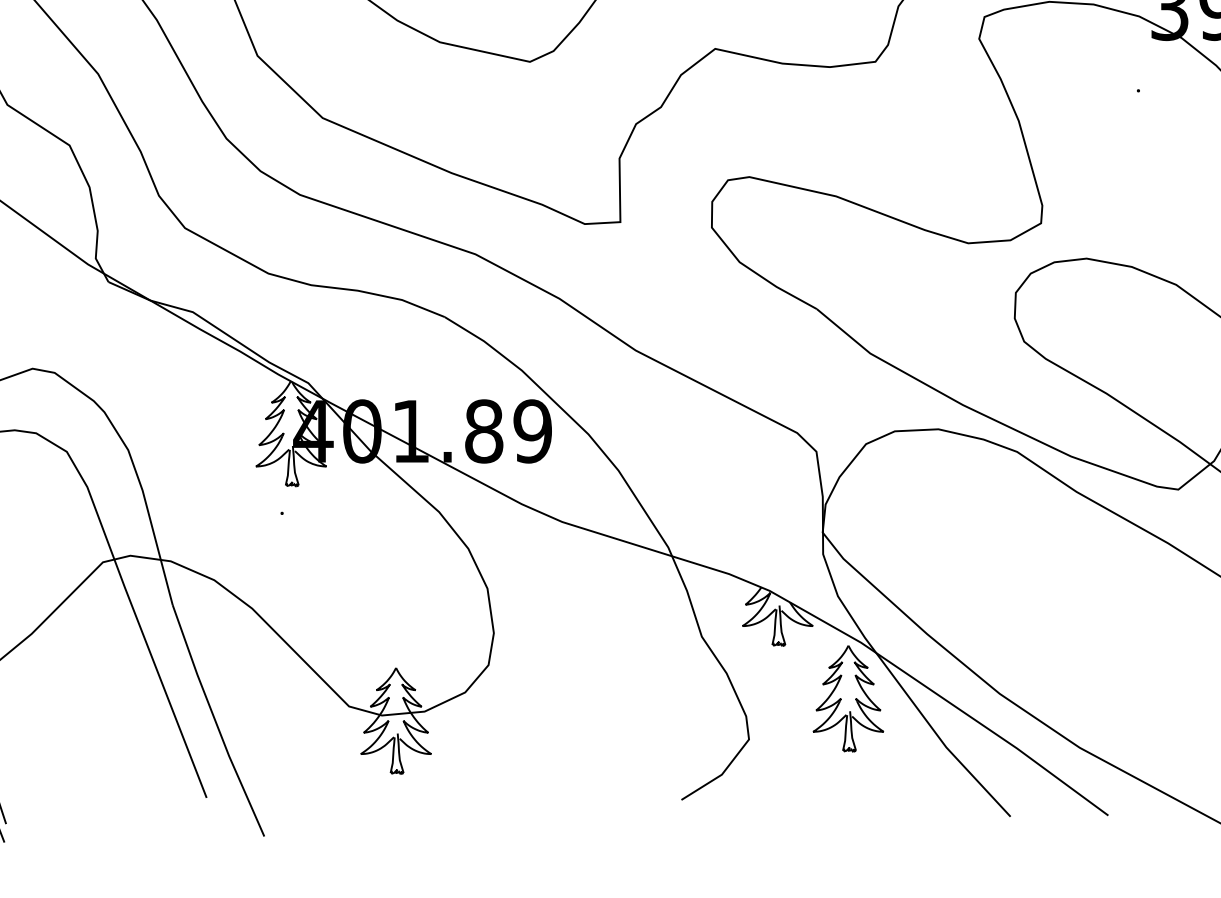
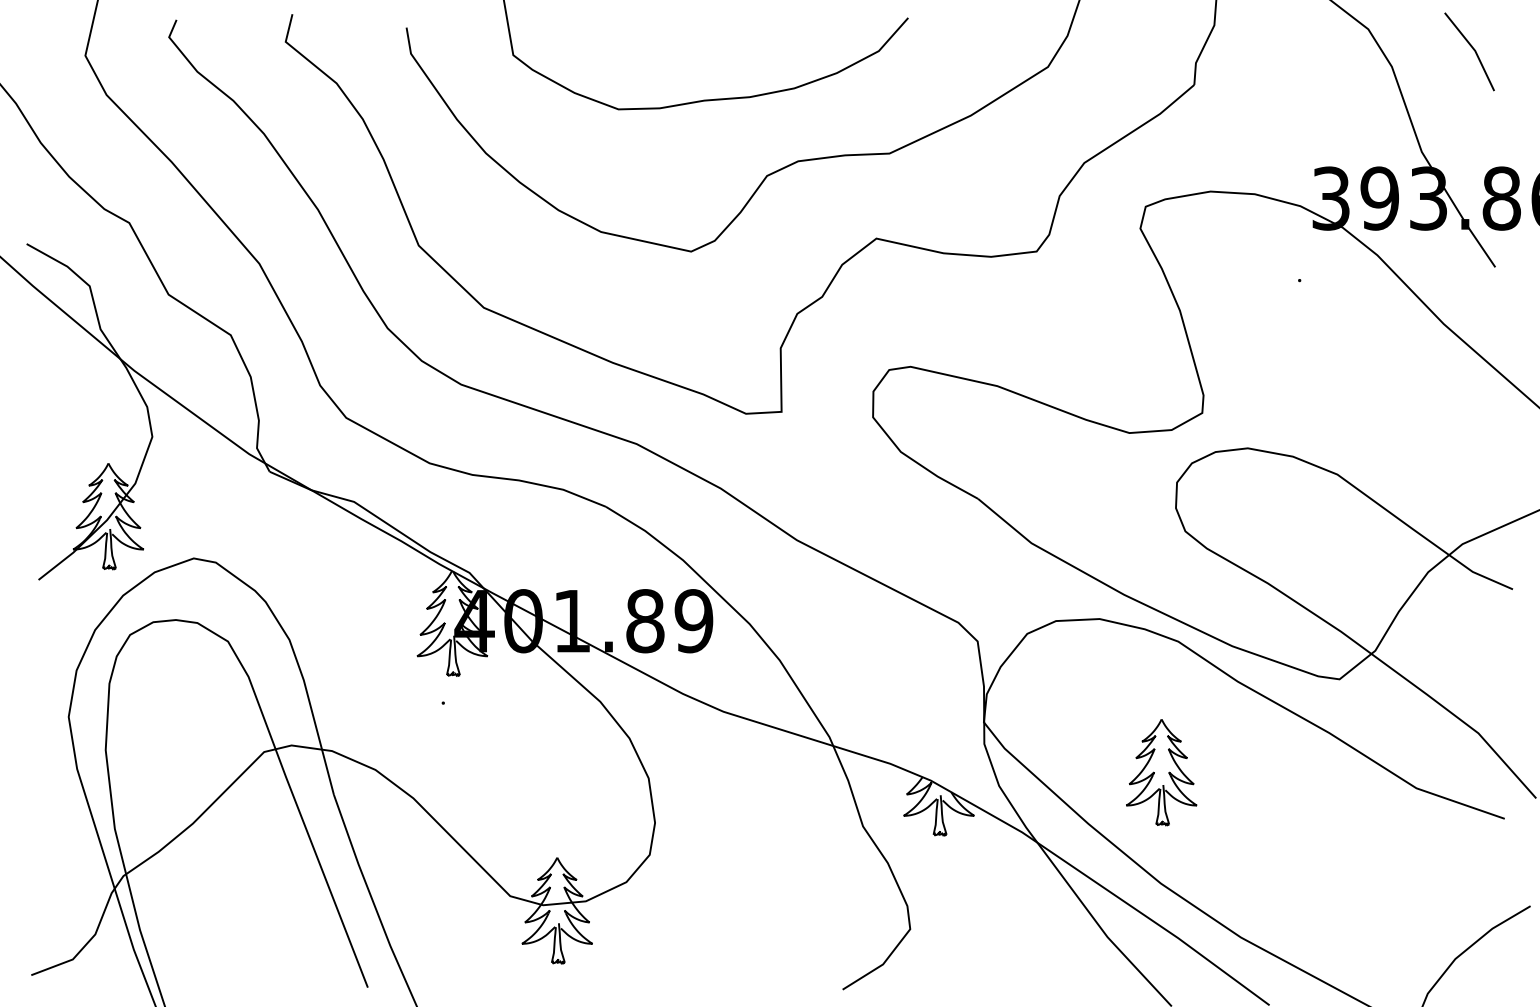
part: (848, 698) -> (1161, 772), moved

